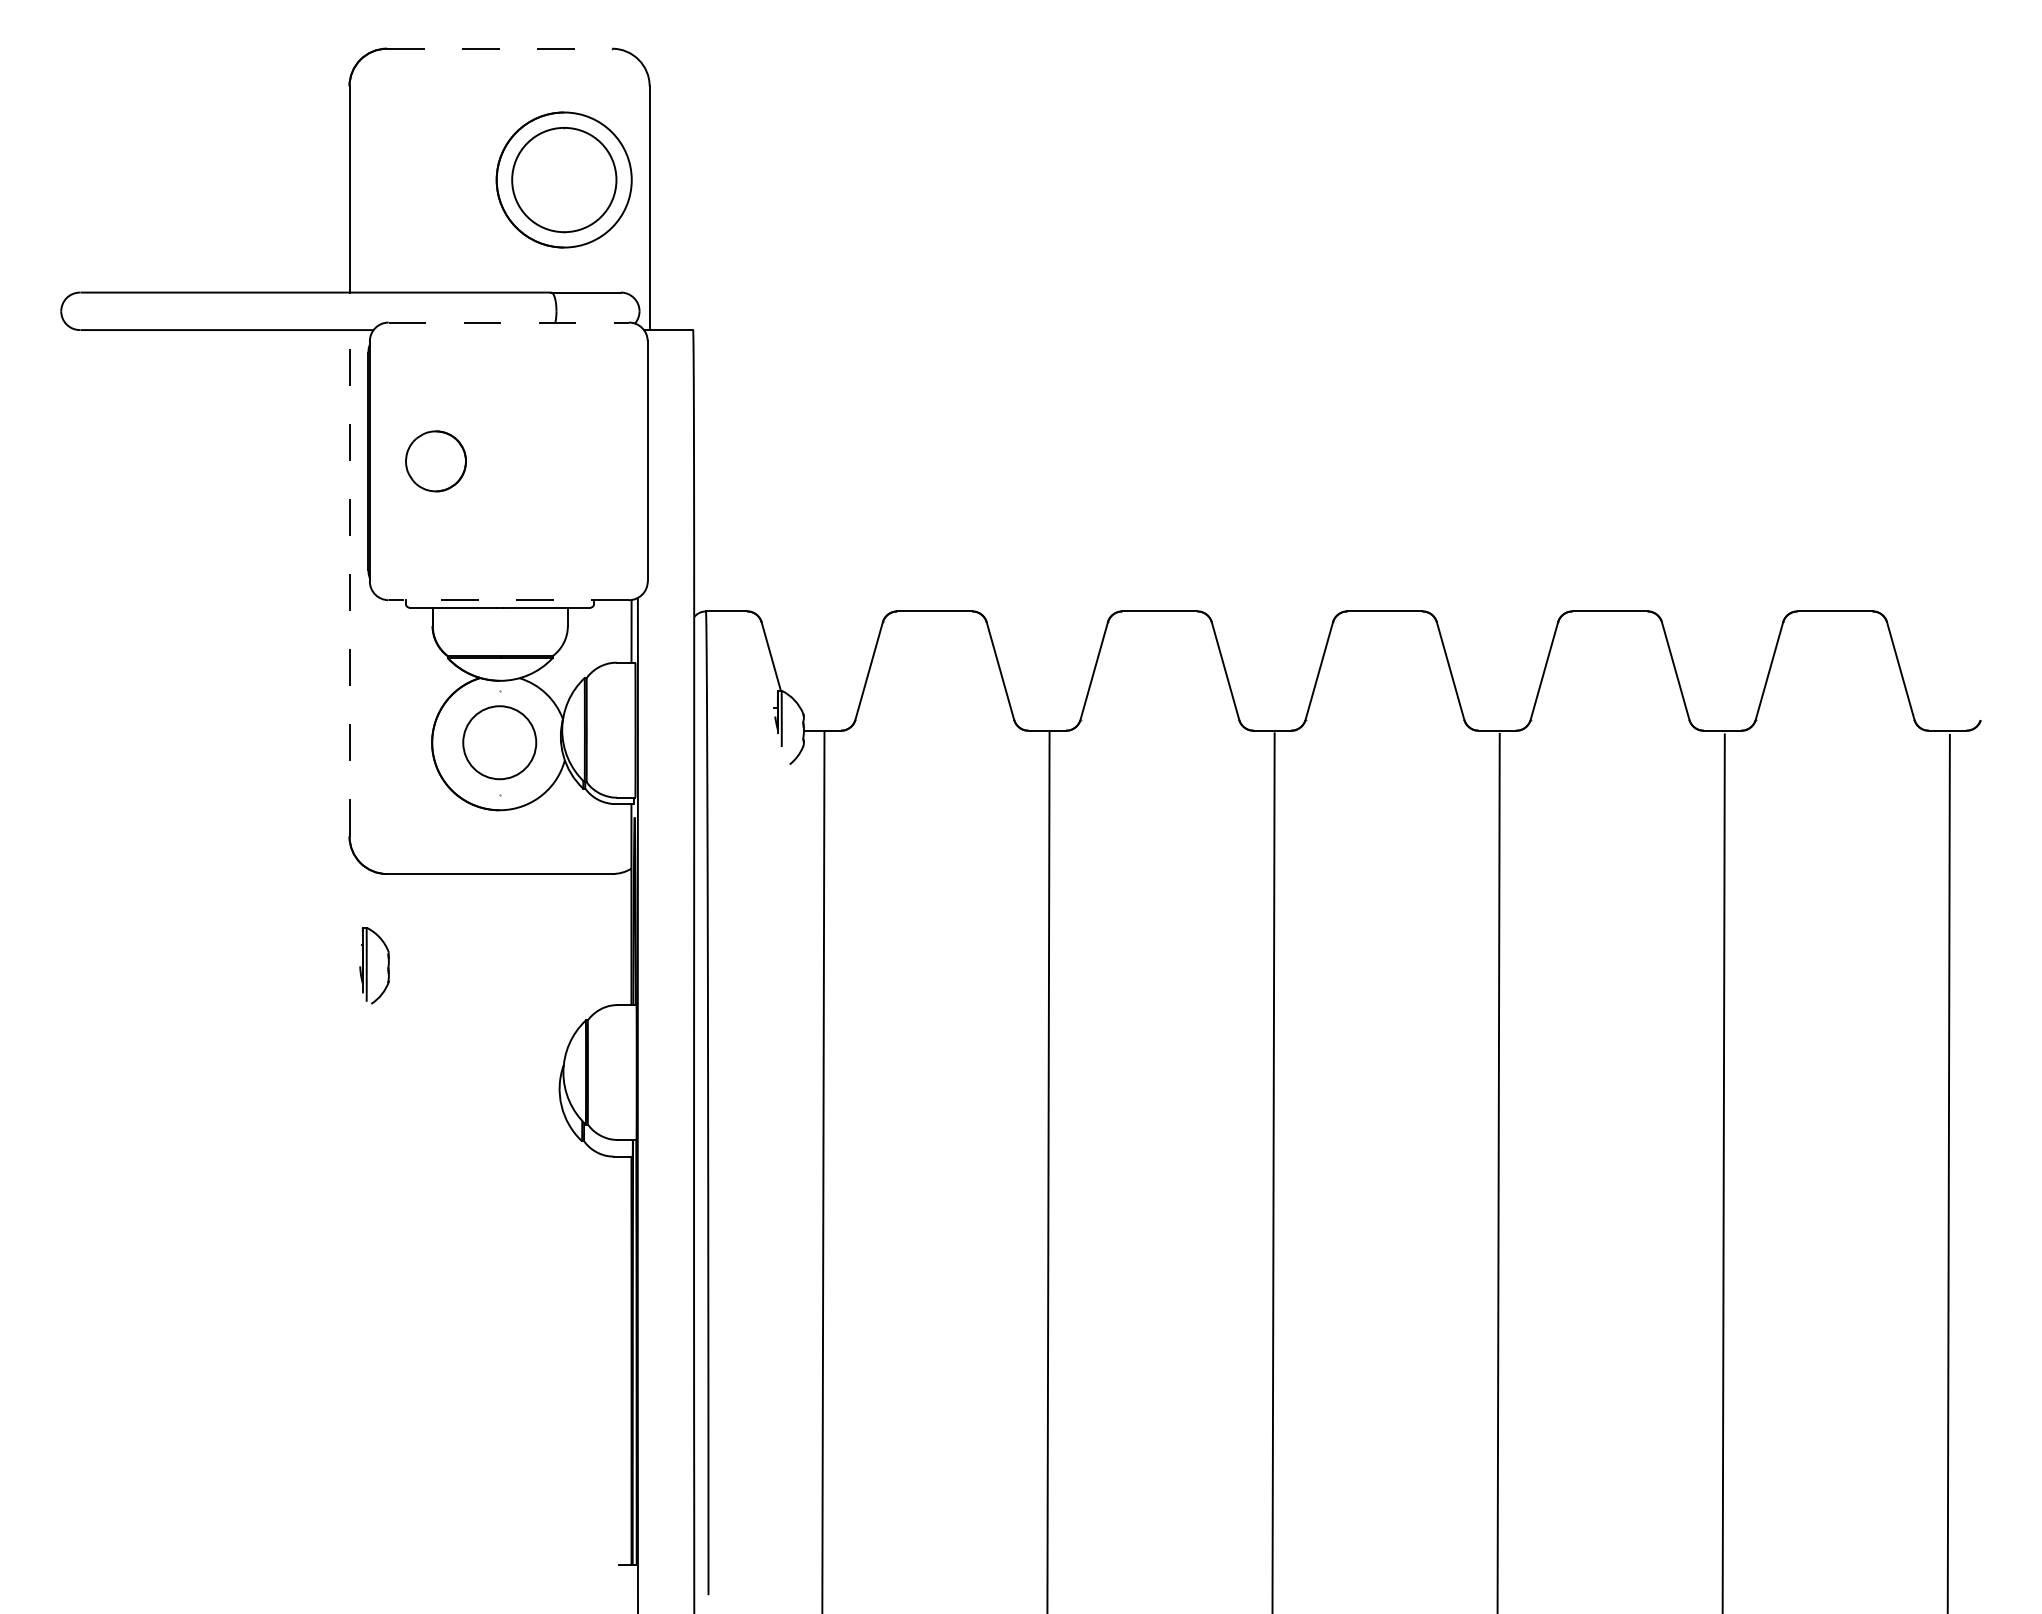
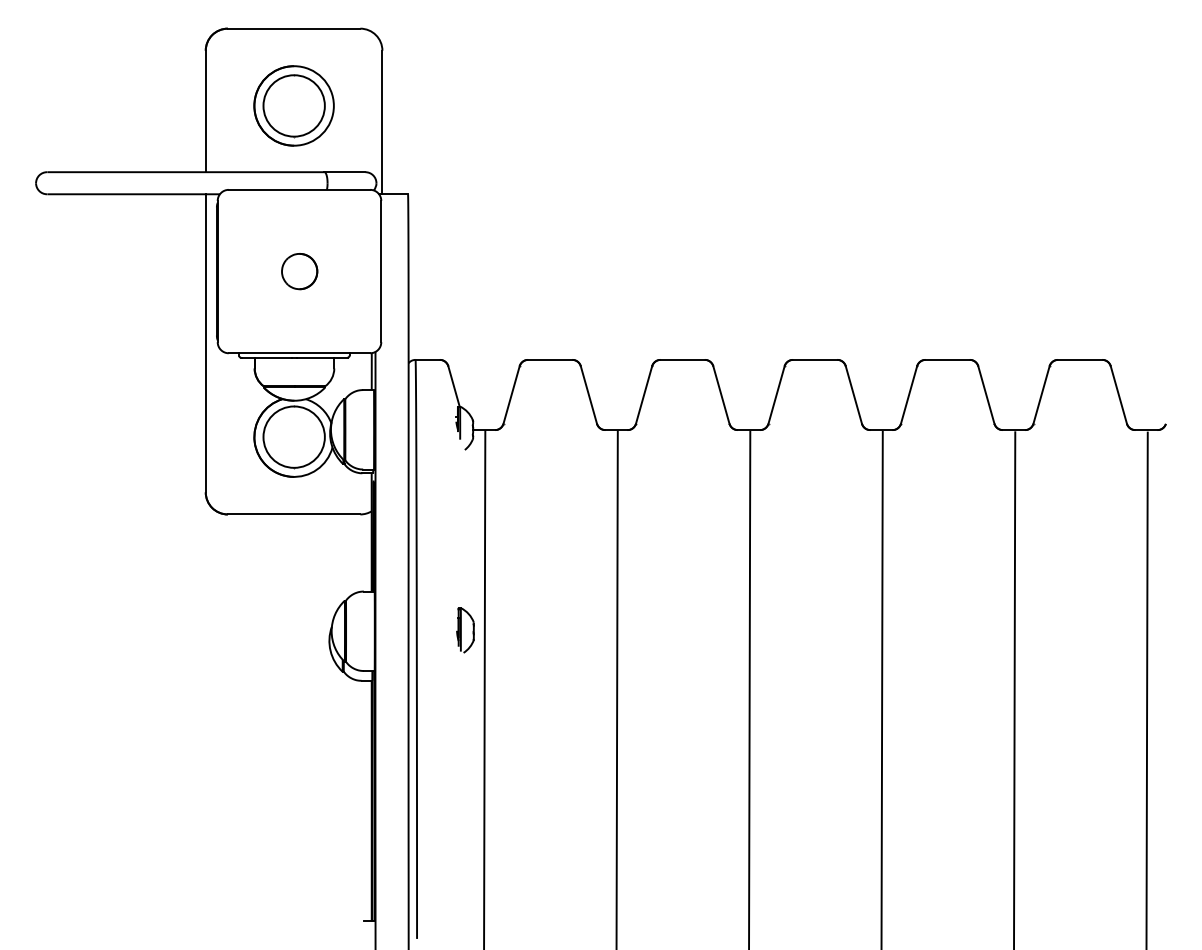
line: (500, 48) -> (294, 28), dashed -> solid
part: (563, 179) -> (293, 105), moved
line: (508, 321) -> (299, 189), dashed -> solid
part: (435, 461) -> (299, 271), moved
line: (349, 581) -> (205, 342), dashed -> solid
line: (508, 600) -> (299, 353), dashed -> solid
circle: (498, 741) -> (293, 436), size x1.43
part: (374, 965) -> (465, 630), moved

